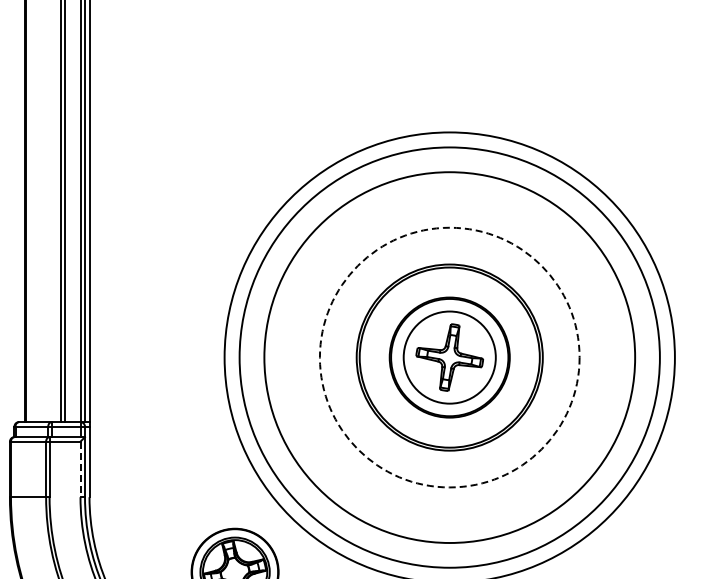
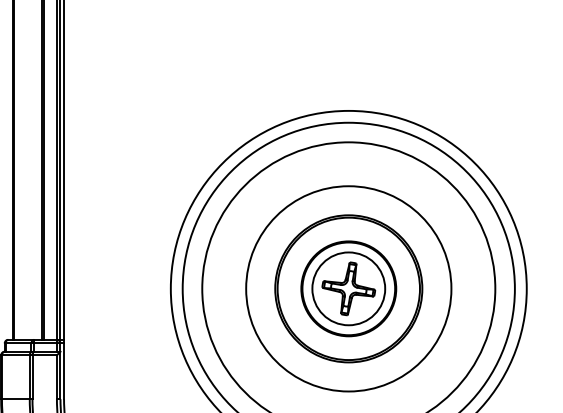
circle: (449, 357) -> (348, 288), dashed -> solid
line: (80, 469) -> (56, 377), dashed -> solid

